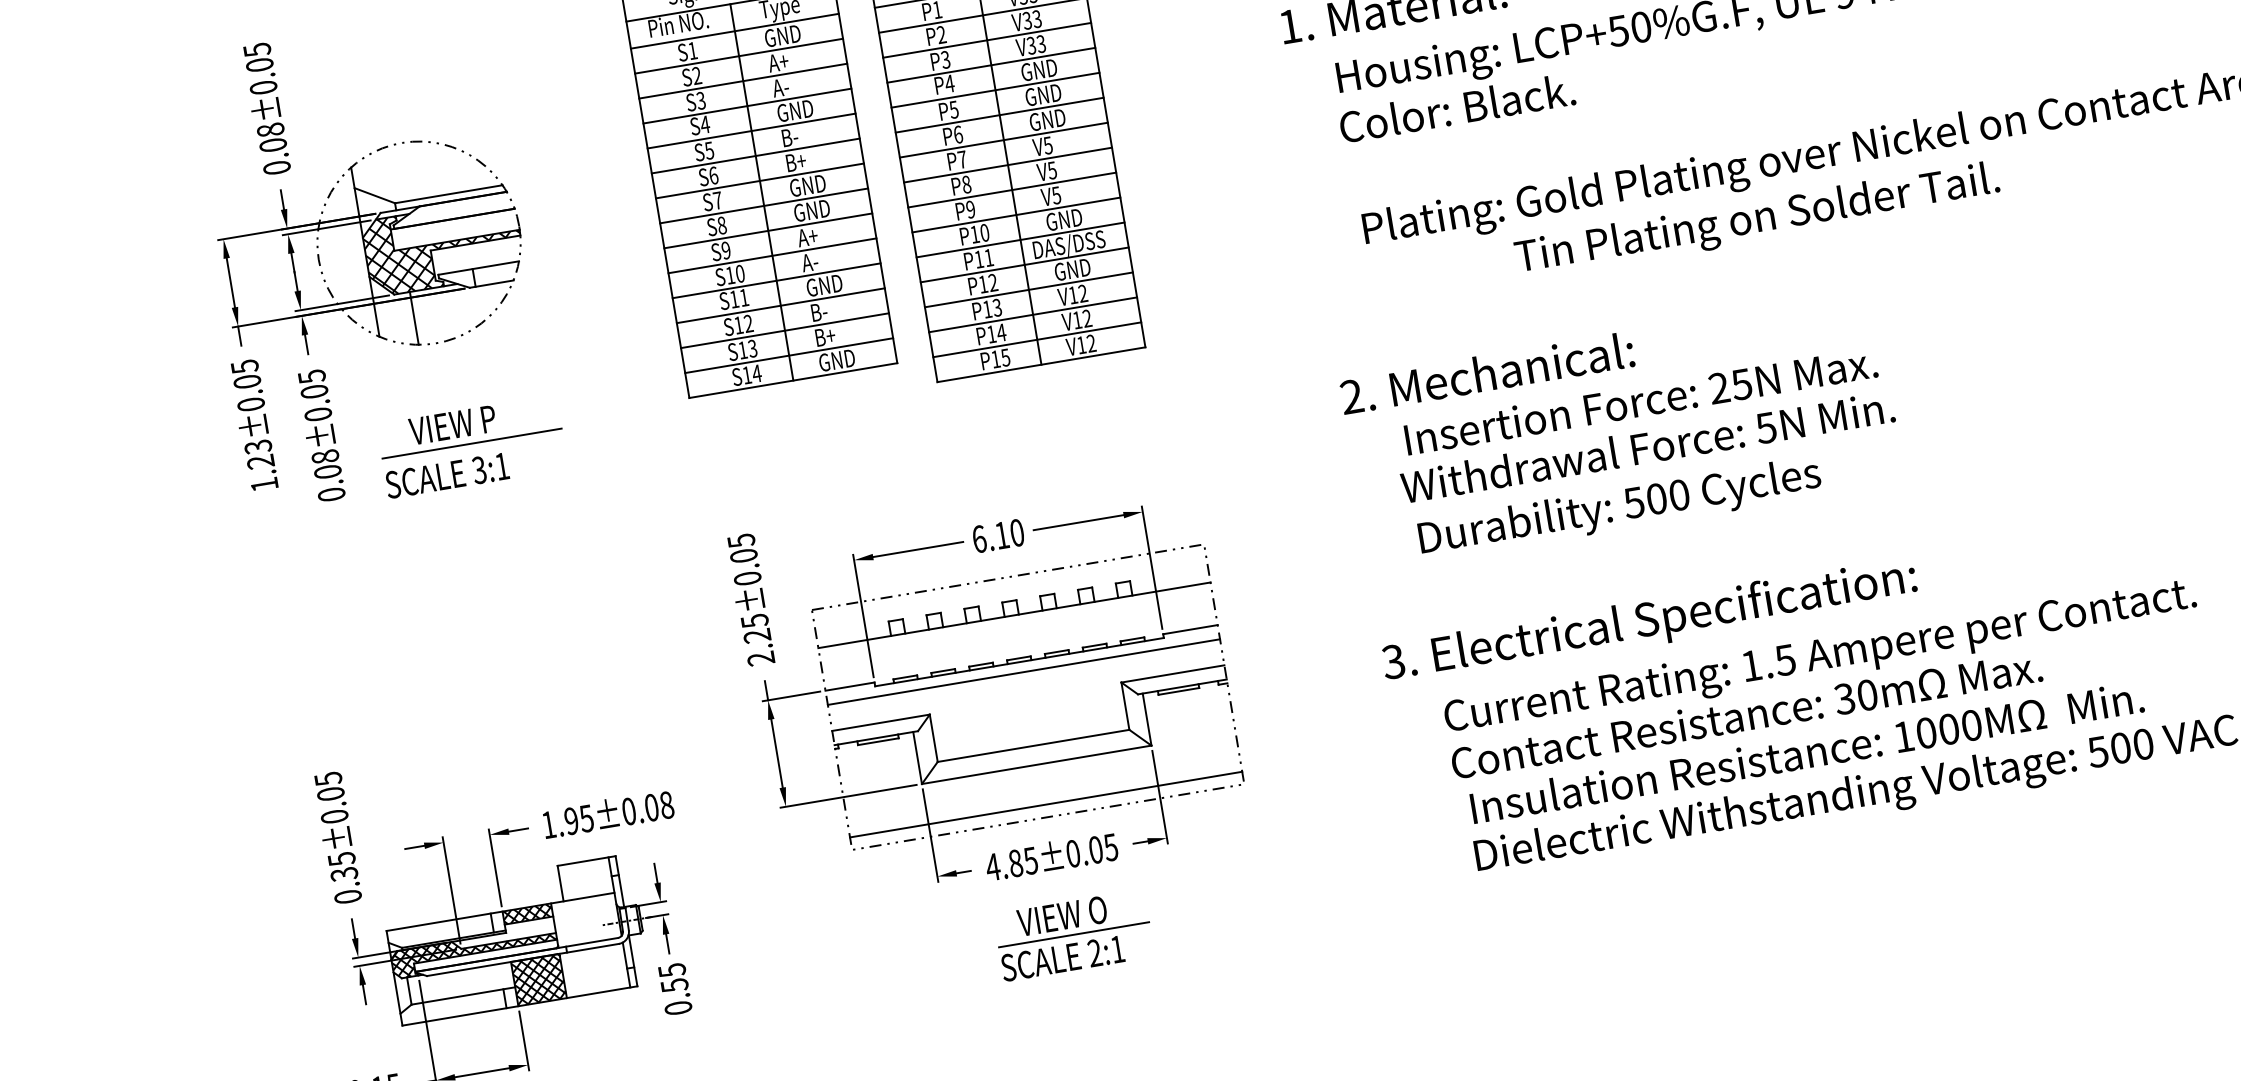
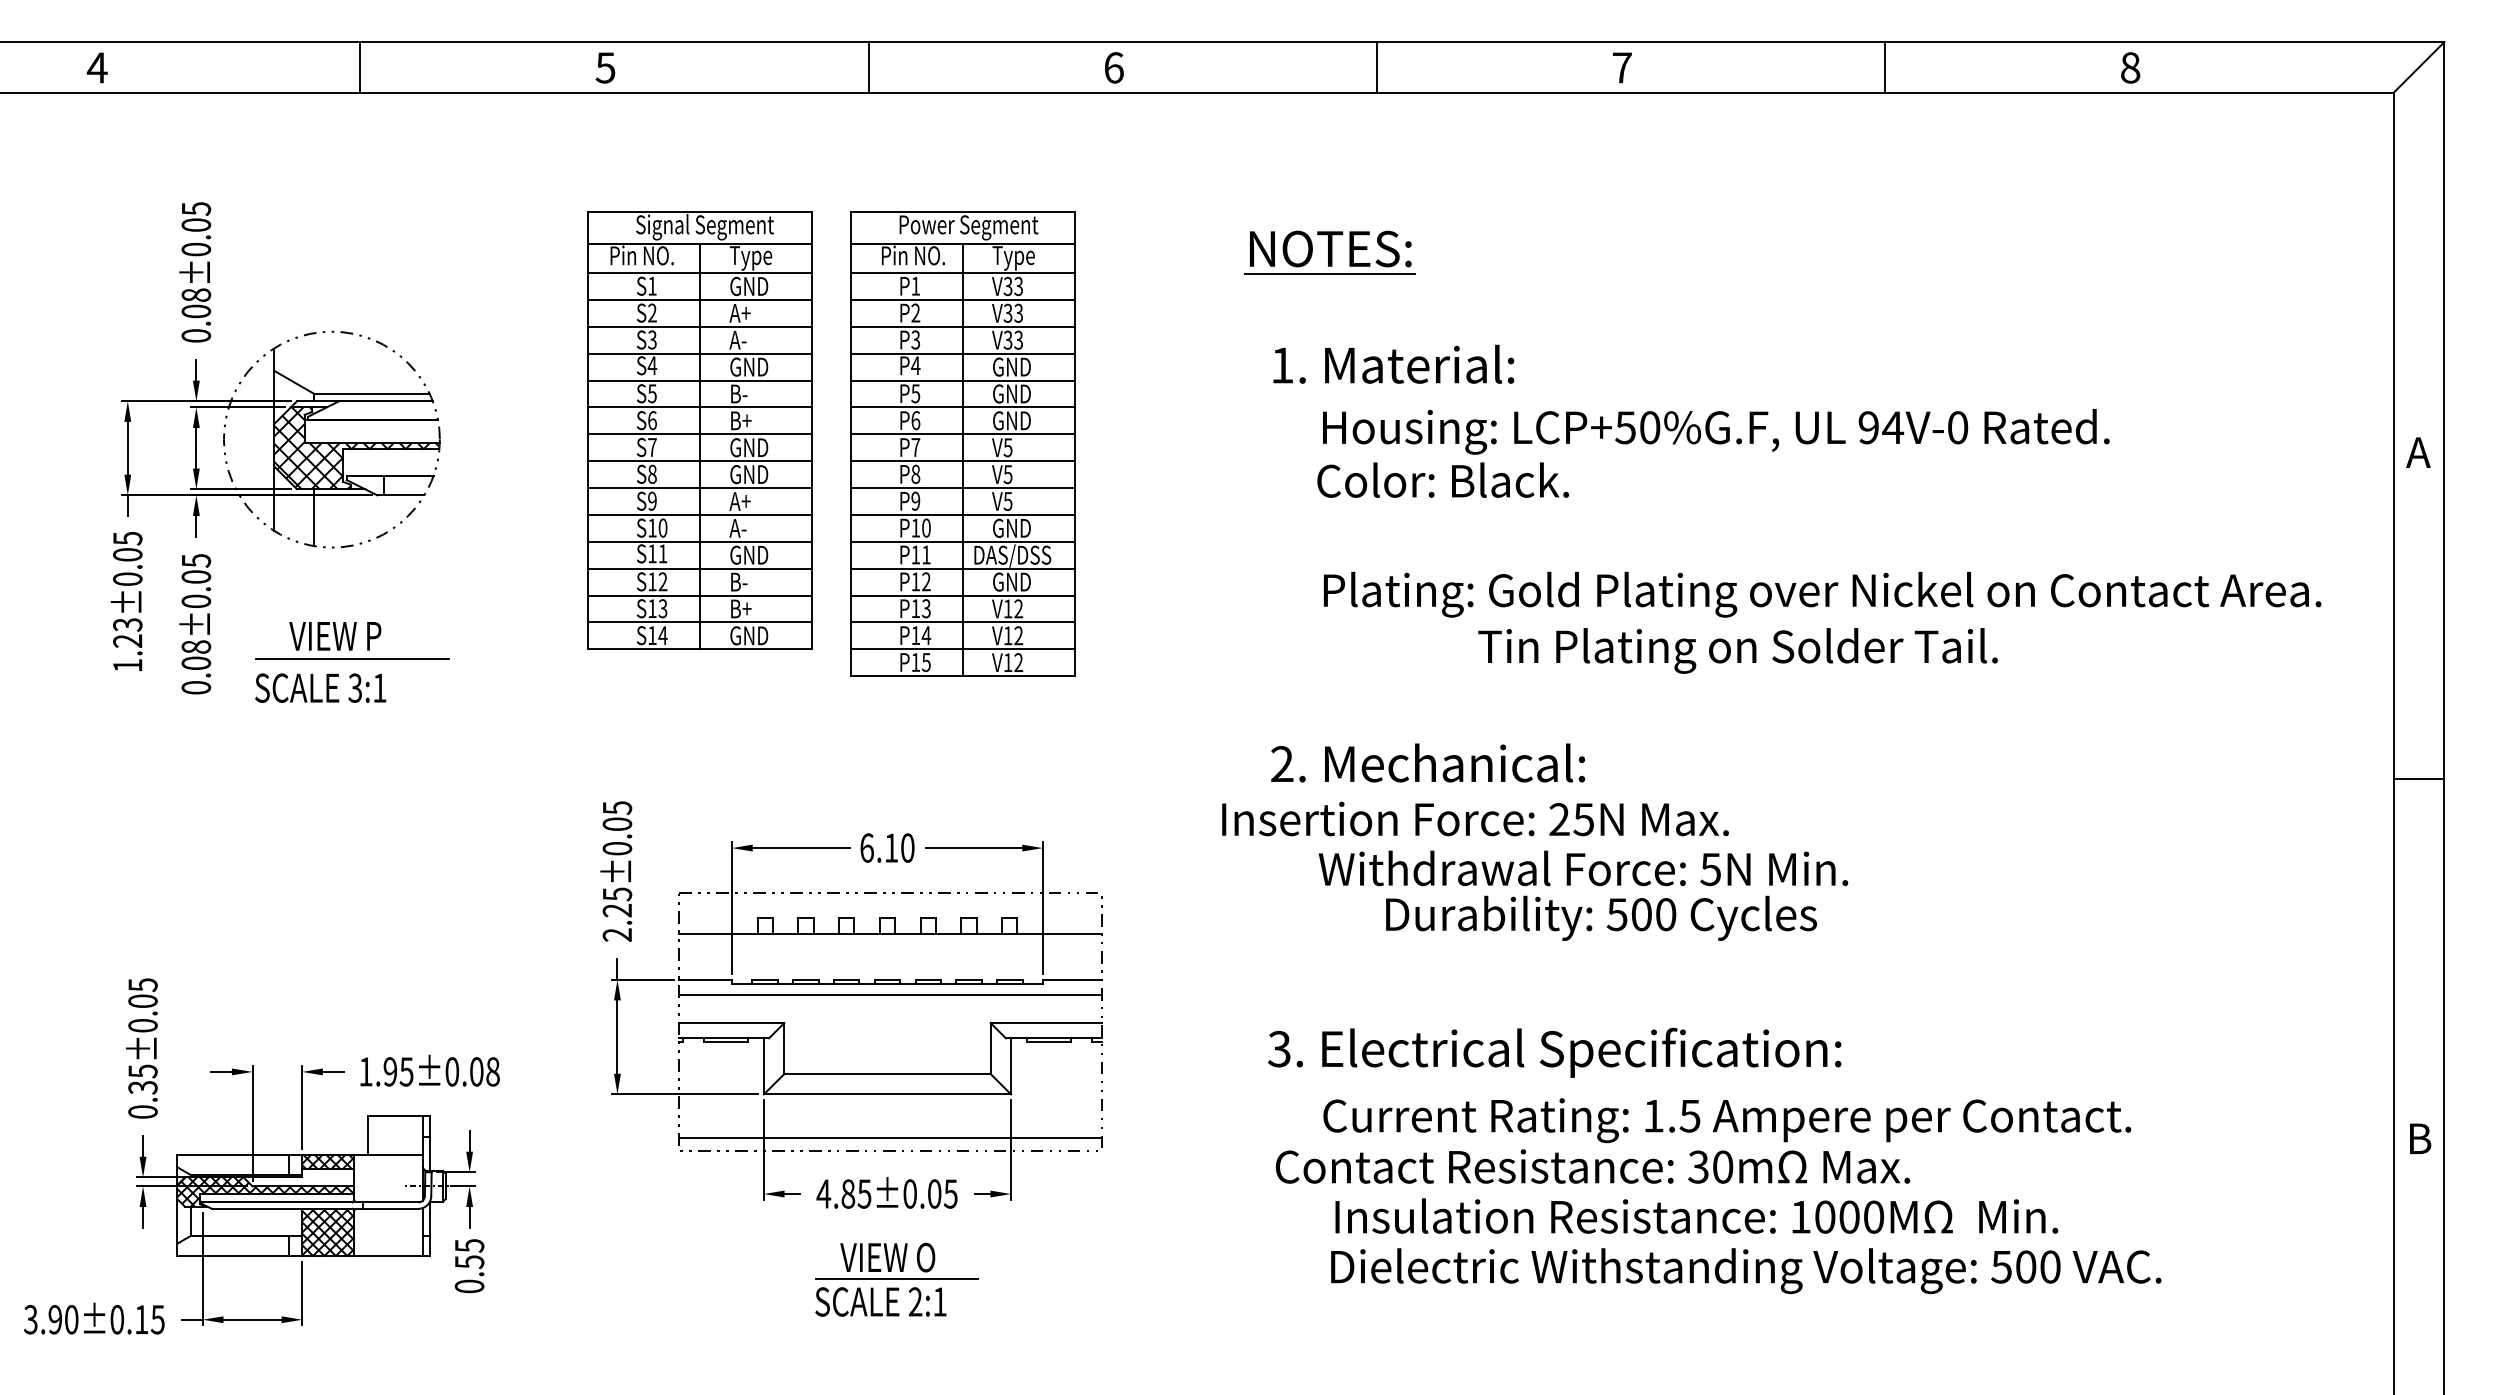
text: (1641, 400) -> (1475, 818), moved
text: (1619, 507) -> (1601, 917), moved
text: (1747, 714) -> (1593, 1166), moved

